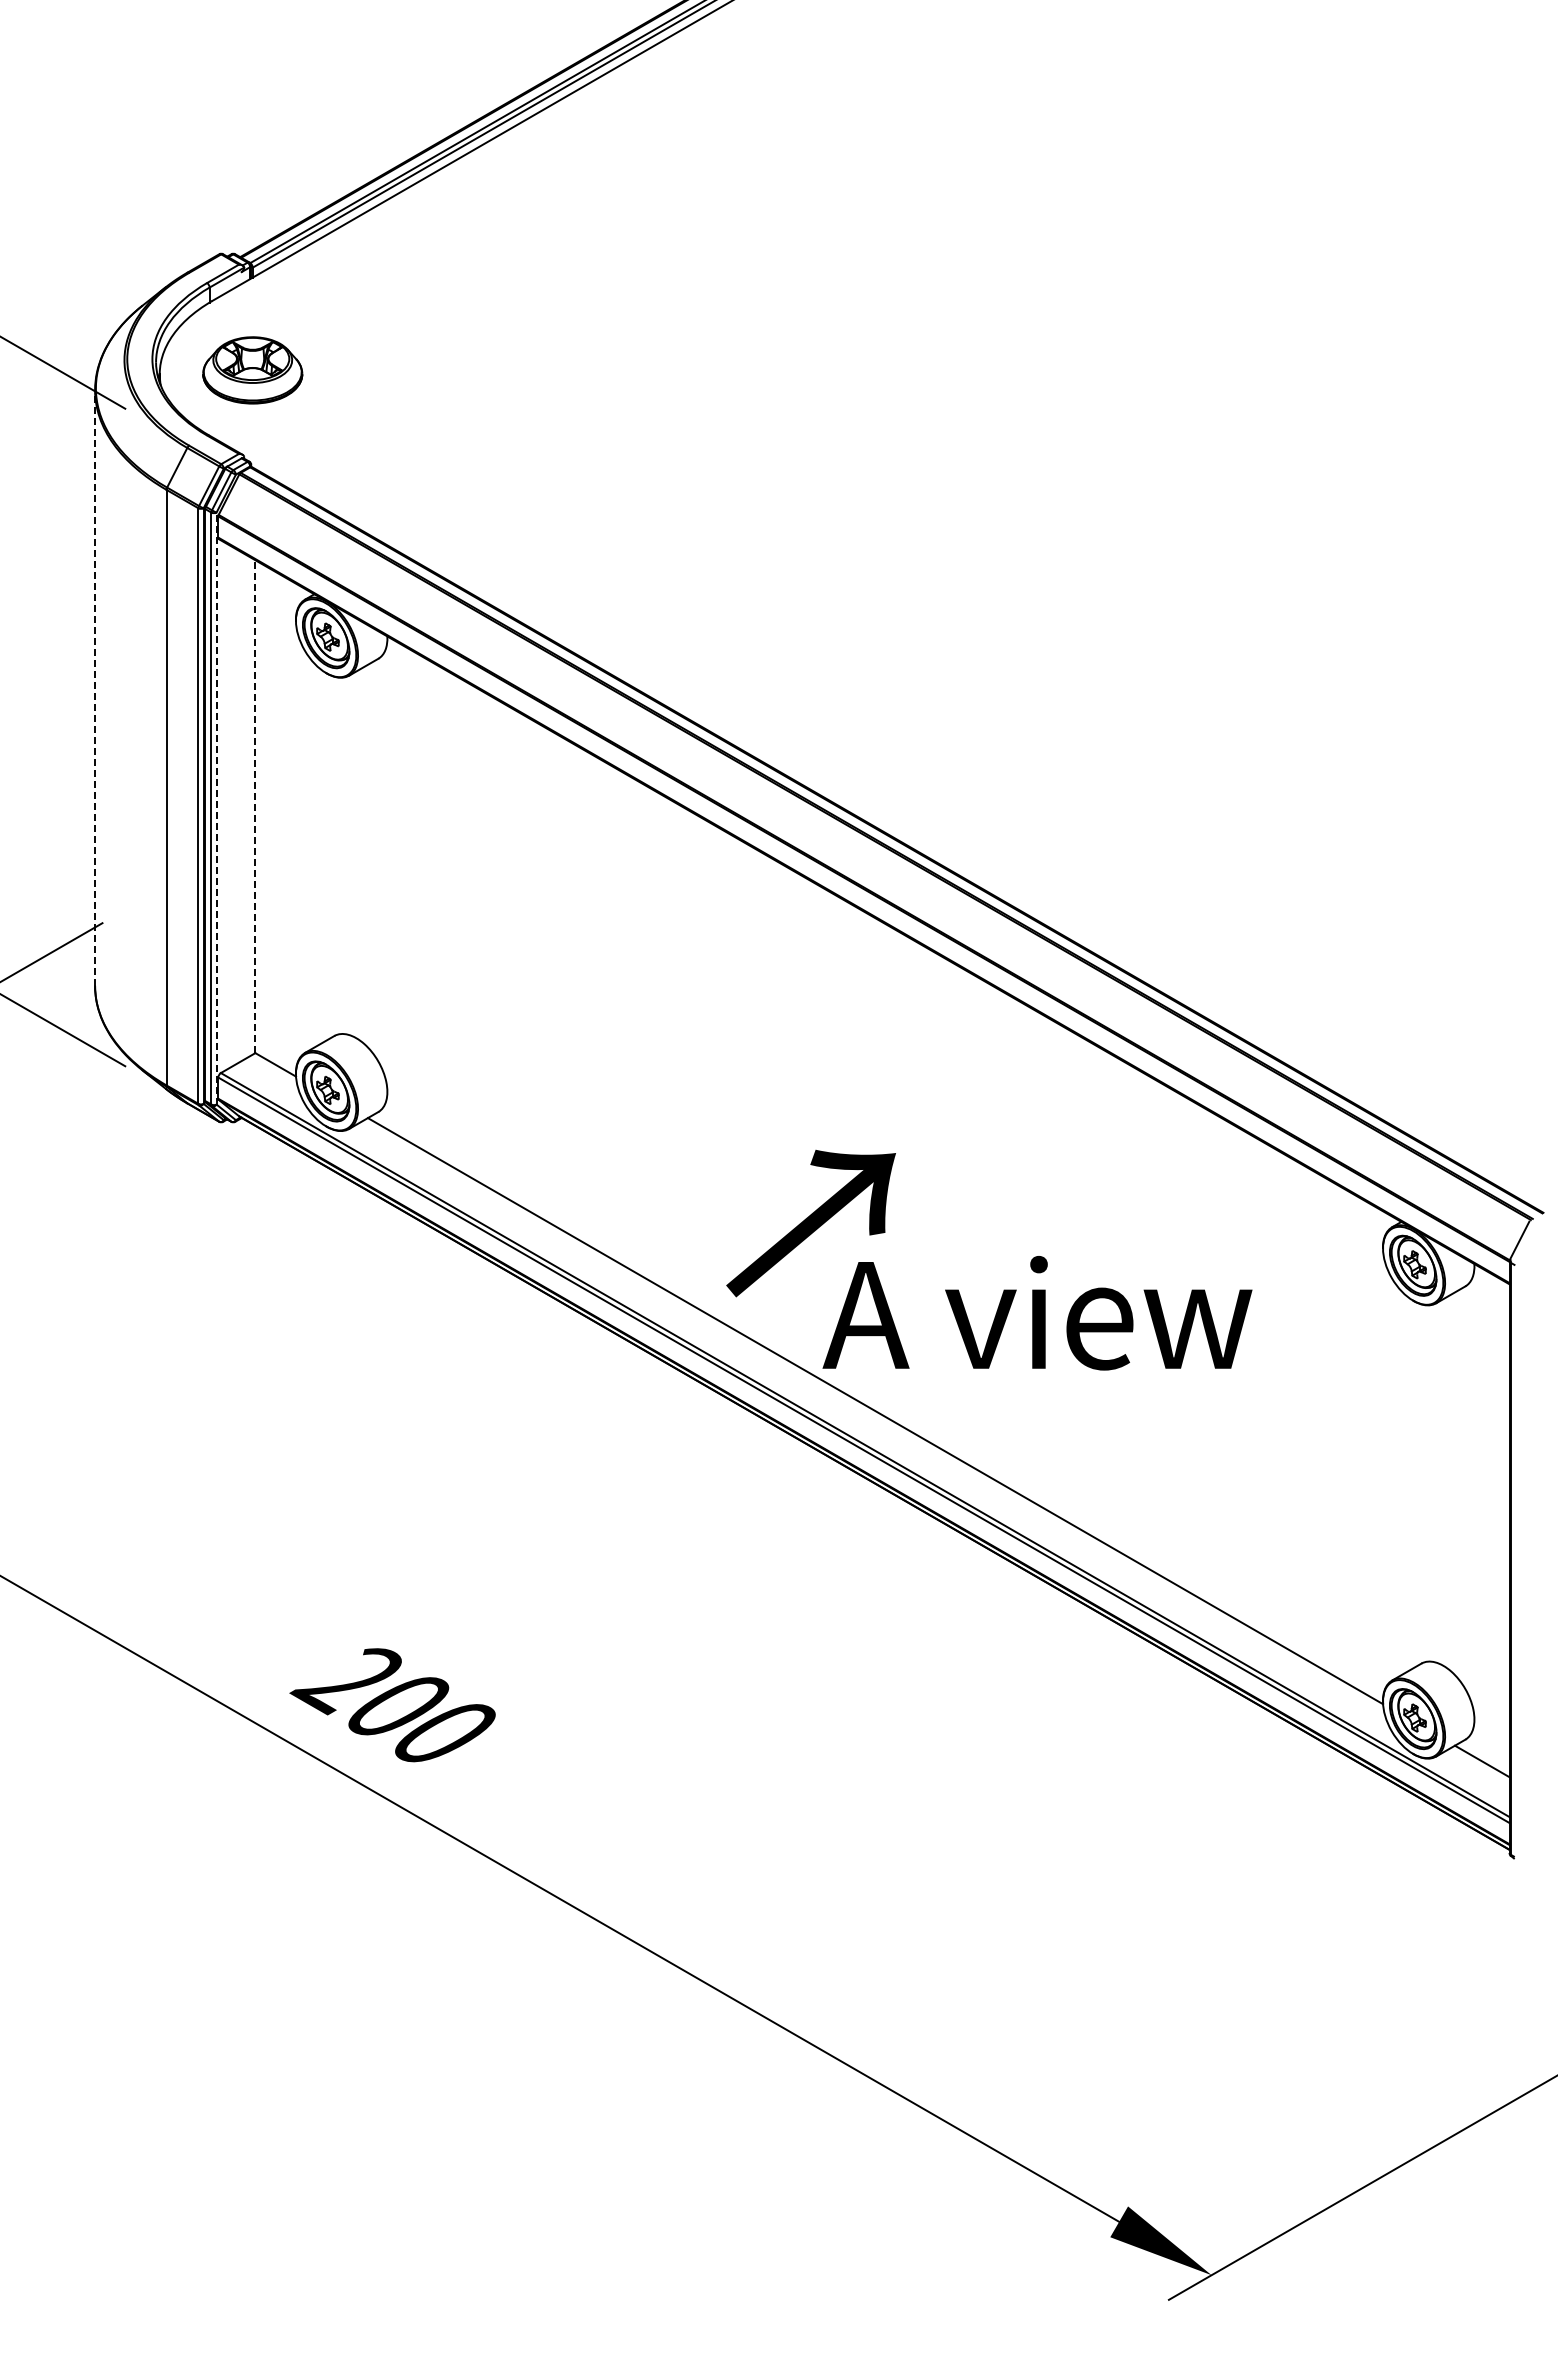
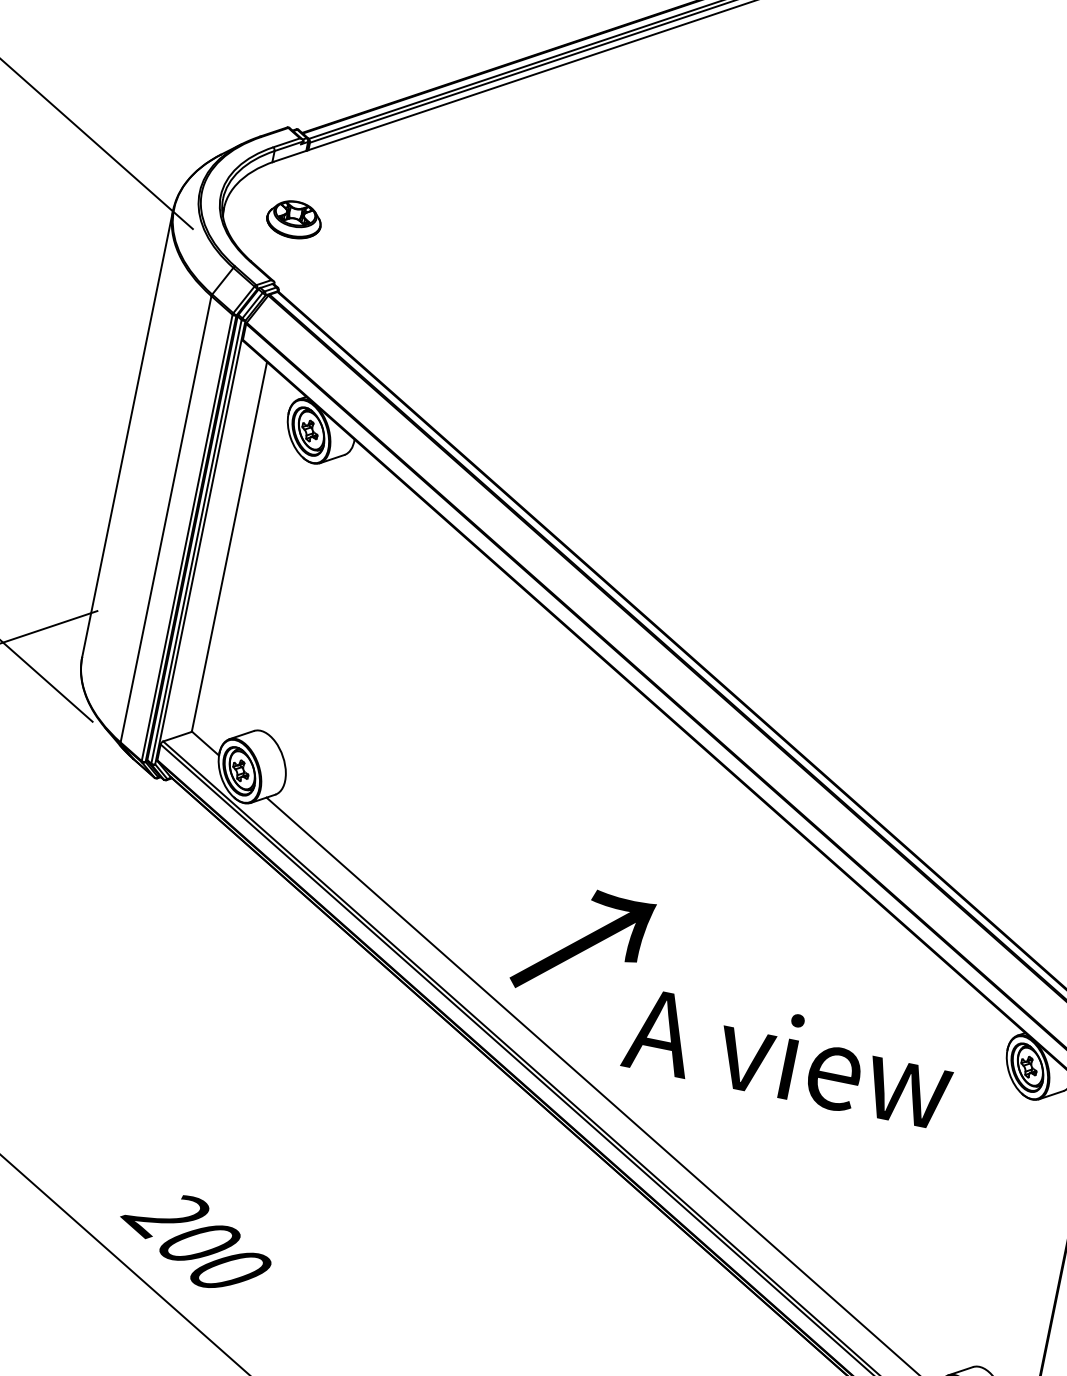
part: (252, 370) -> (294, 219), size x0.71
line: (95, 688) -> (127, 434), dashed -> solid
line: (254, 805) -> (229, 546), dashed -> solid
line: (216, 808) -> (200, 542), dashed -> solid
text: (1037, 1313) -> (789, 1057), moved

